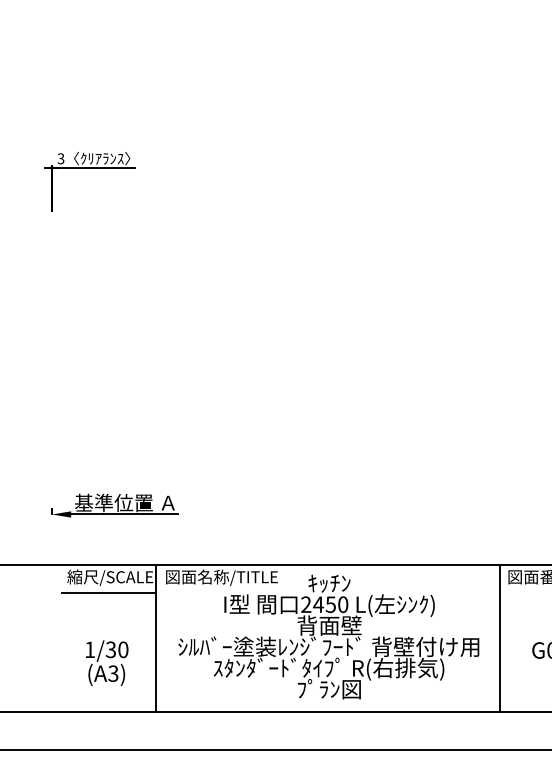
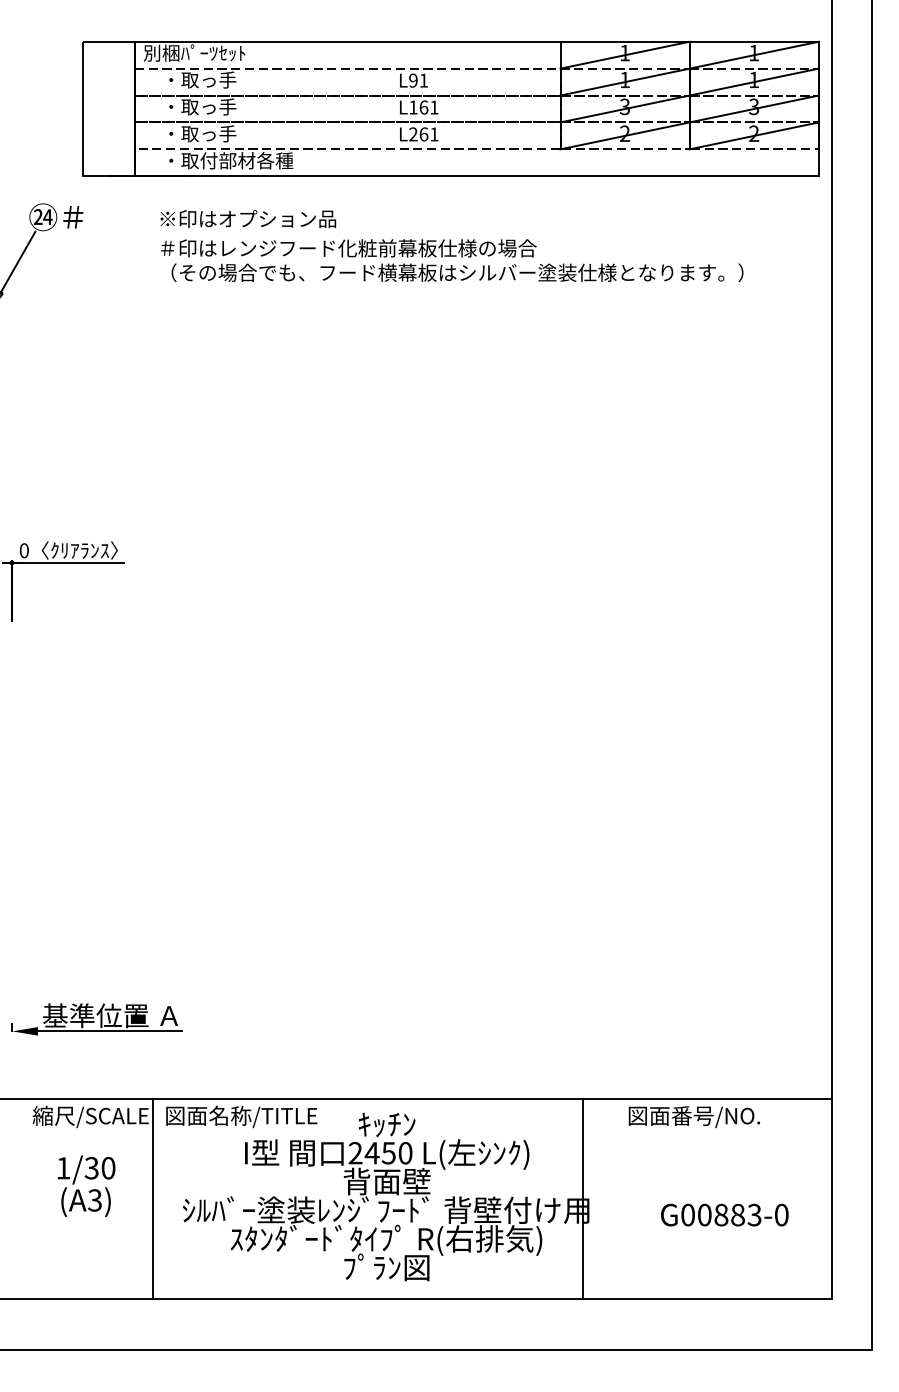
text: (60, 158) -> (23, 550), 3 -> 0
line: (108, 593) -> (88, 1137), removed
line: (500, 638) -> (583, 1198), moved
text: (107, 663) -> (86, 1186), moved

